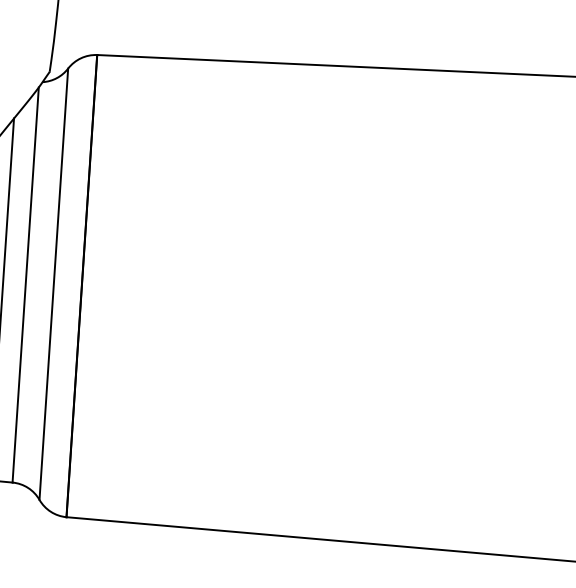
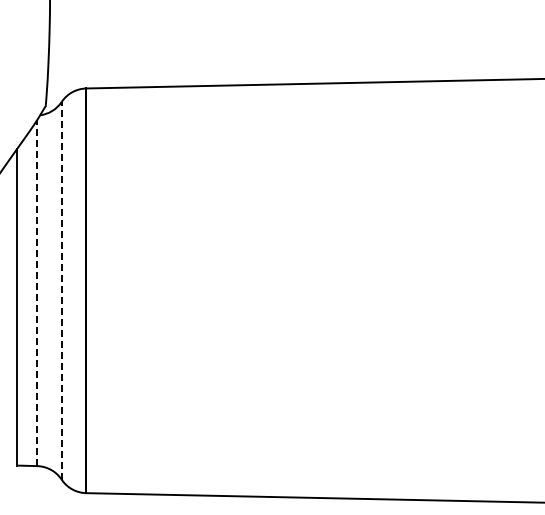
line: (53, 283) -> (61, 290), solid -> dashed
line: (26, 285) -> (37, 293), solid -> dashed

